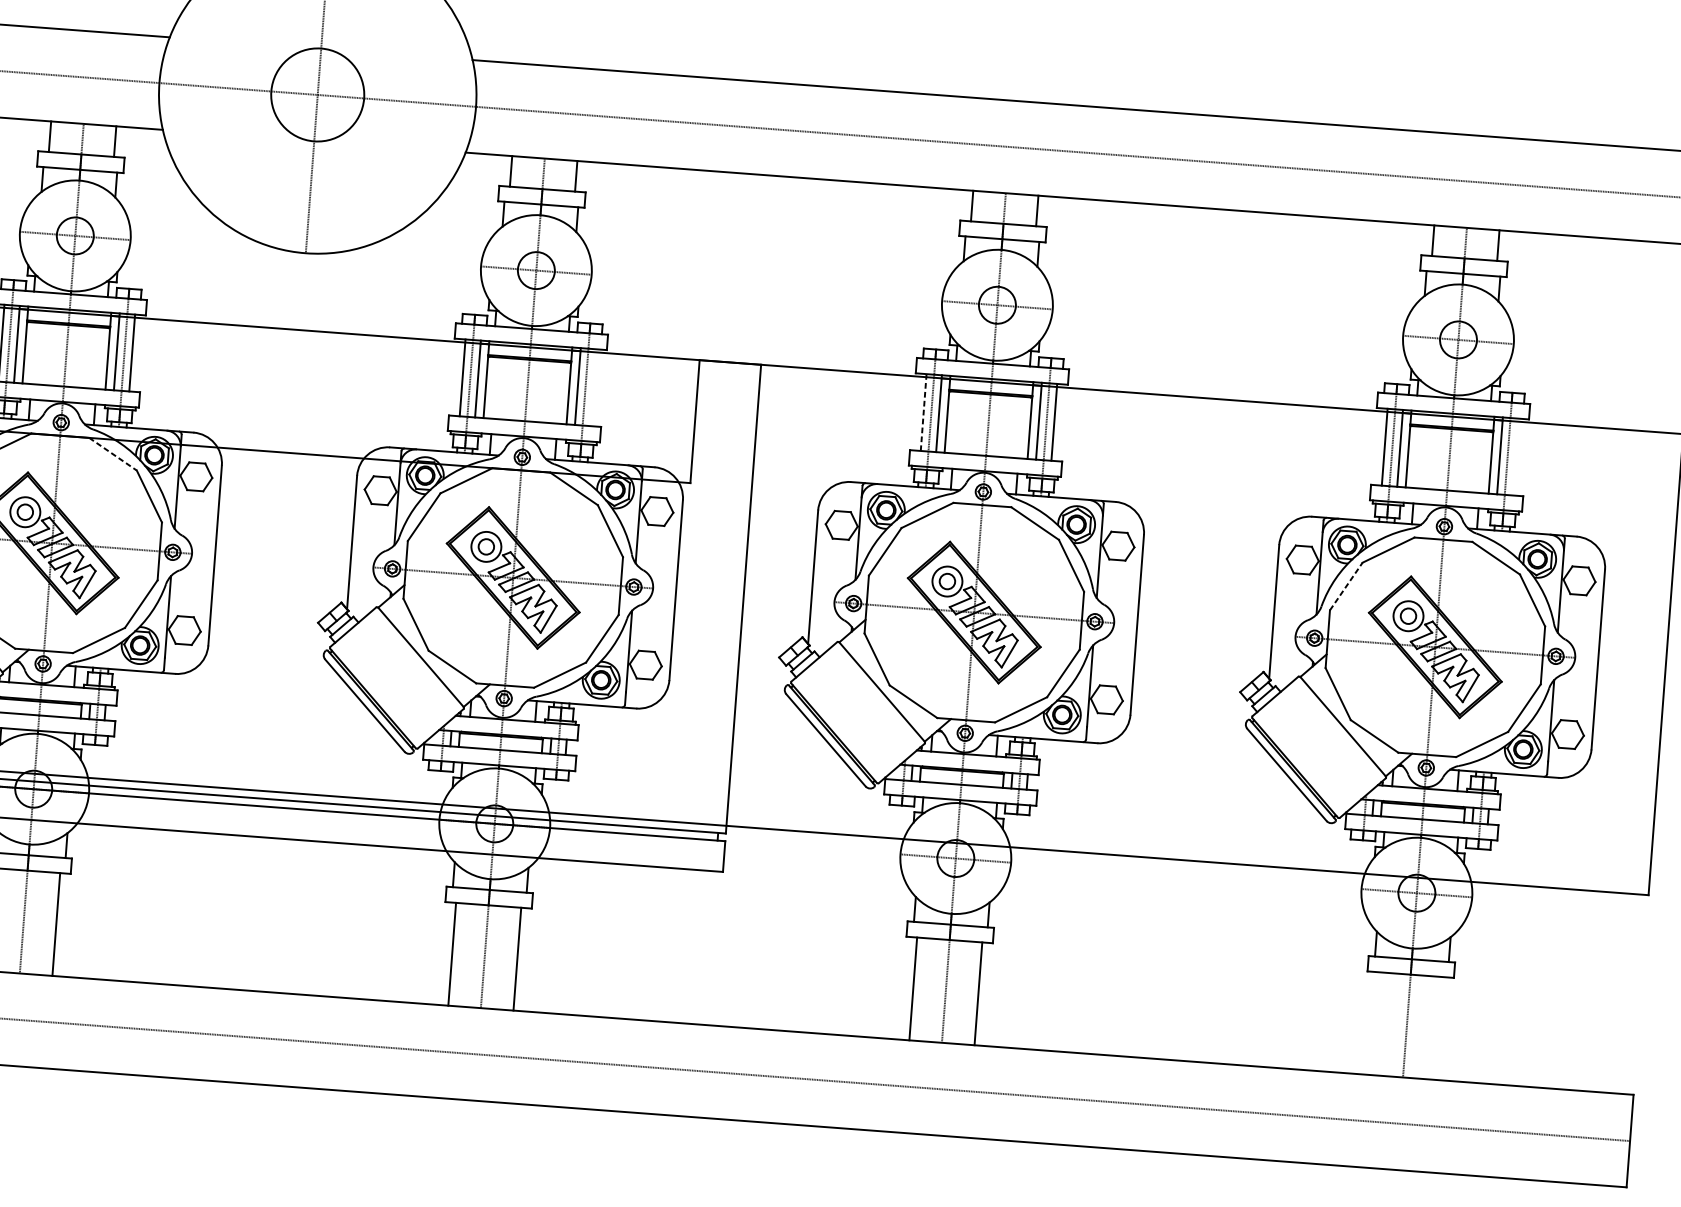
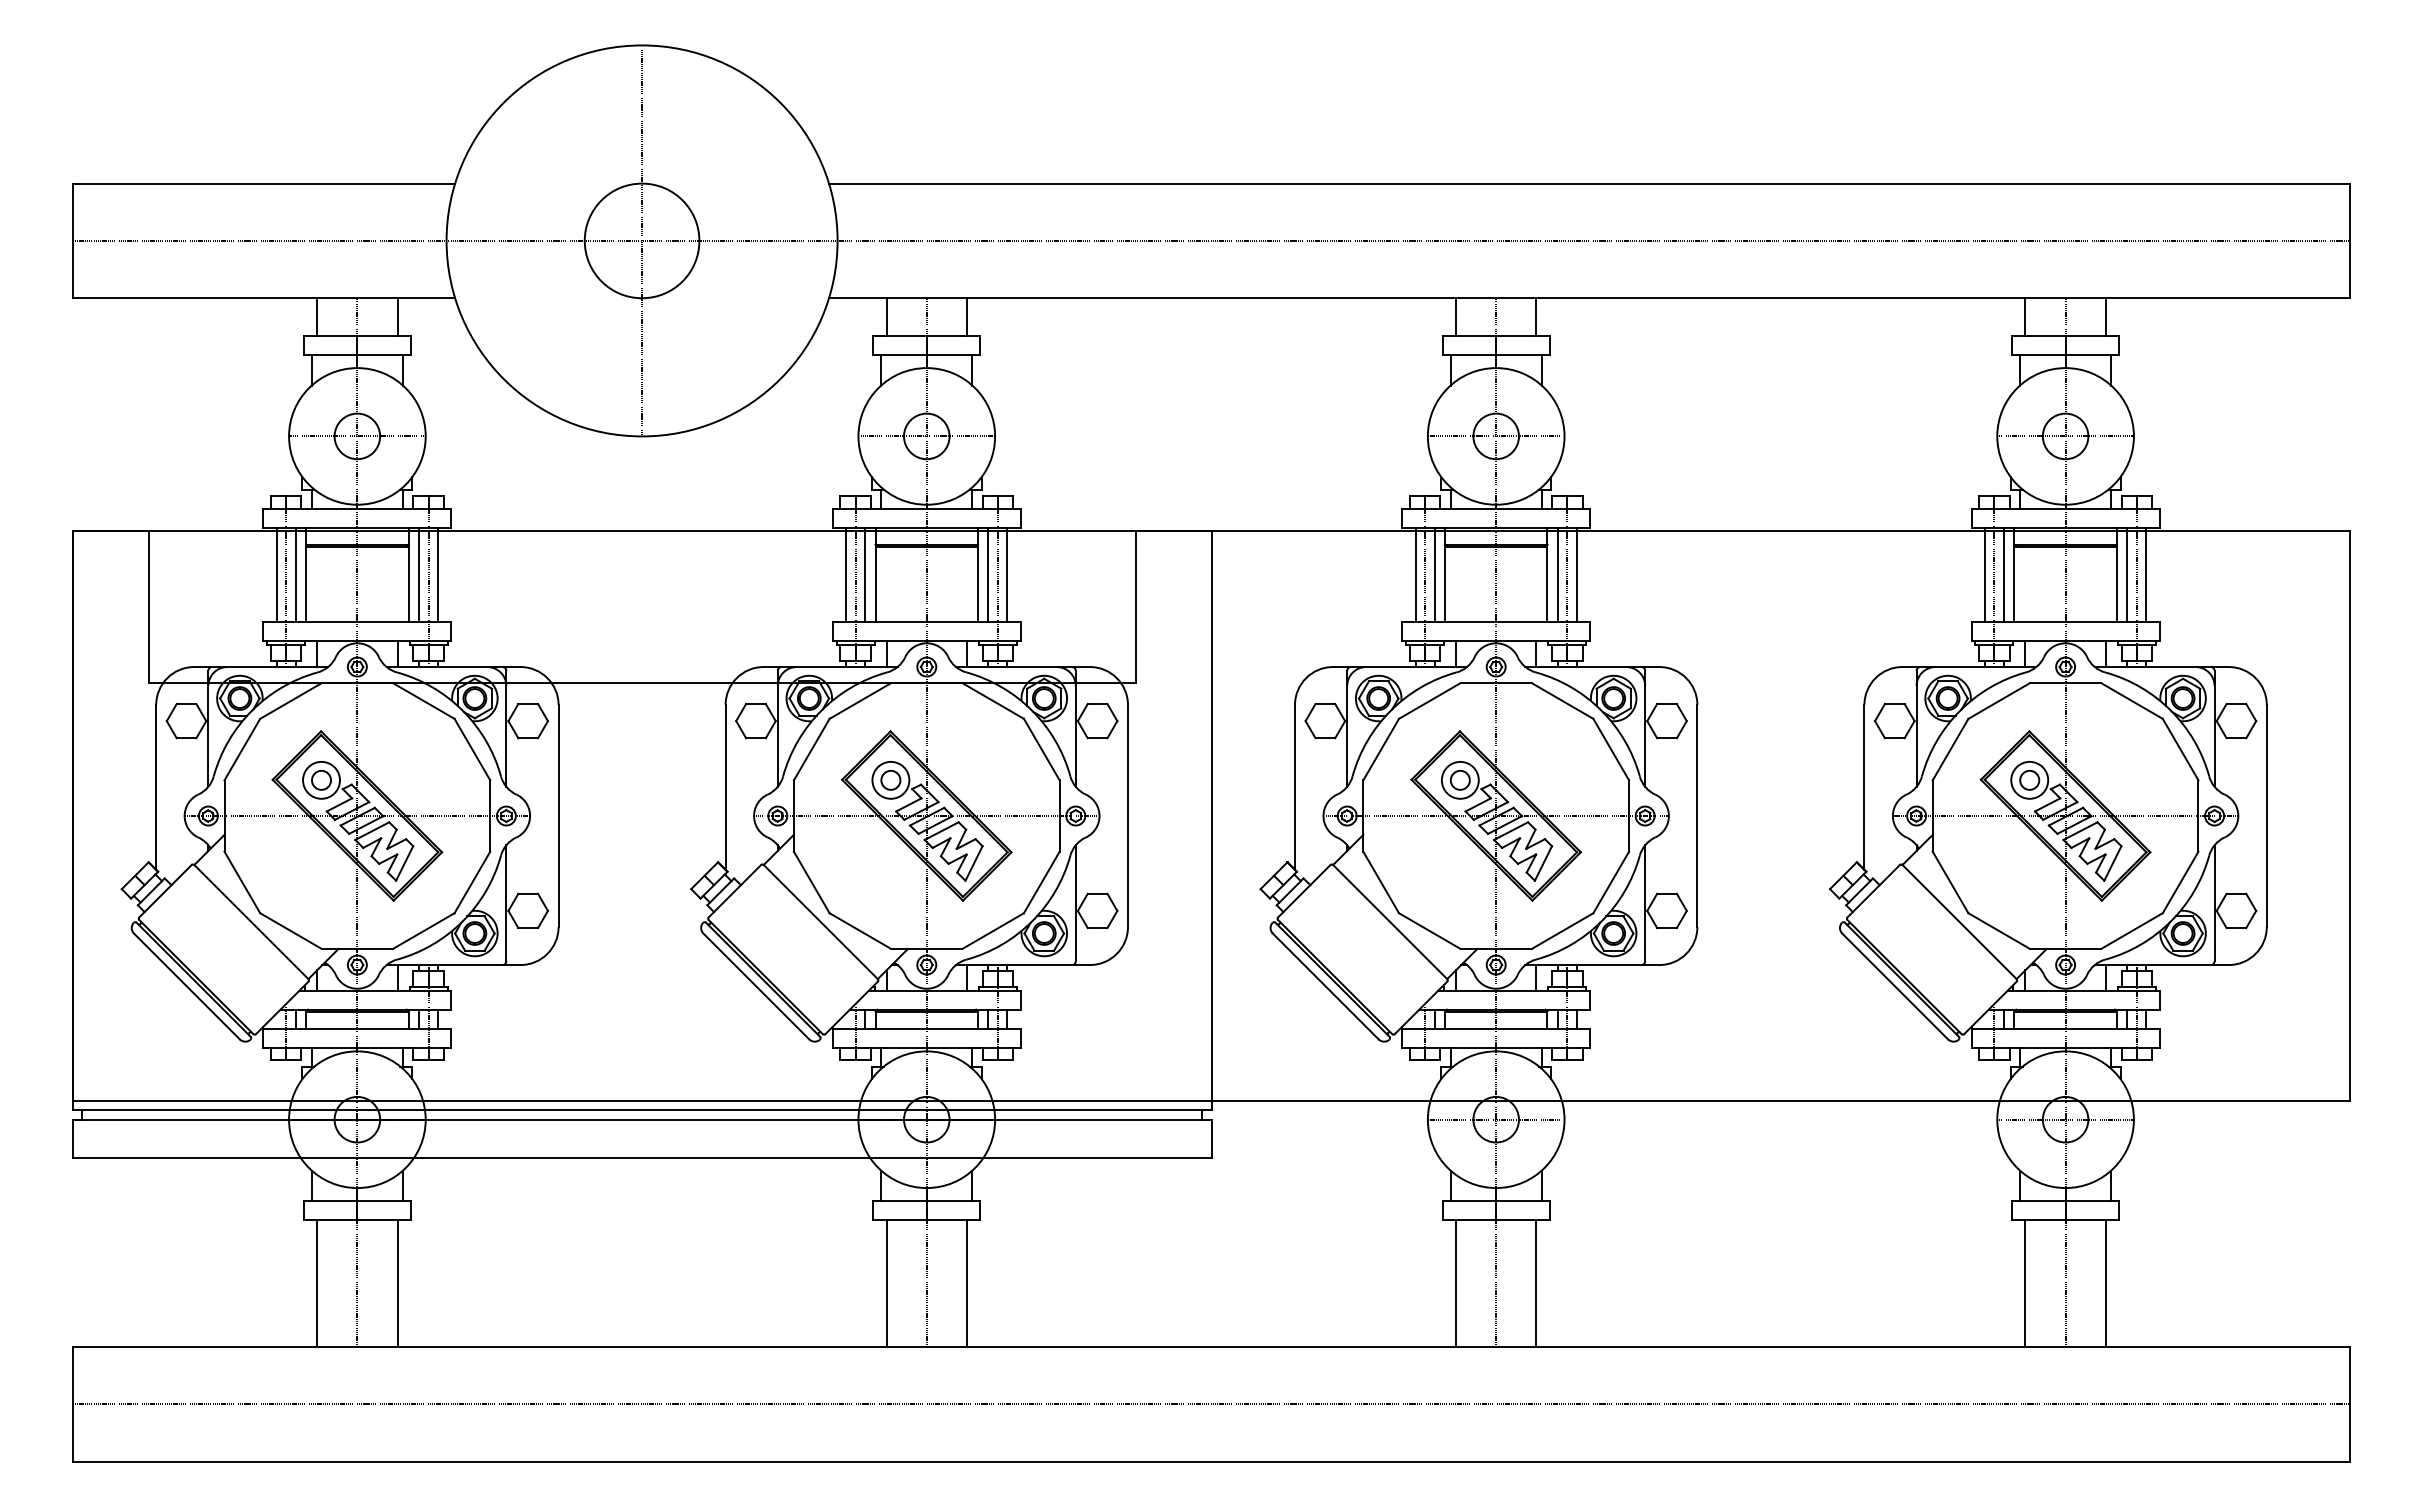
line: (593, 387) -> (1007, 574), added
line: (923, 412) -> (1415, 575), dashed -> solid
line: (112, 454) -> (423, 701), dashed -> solid
line: (1515, 456) -> (2146, 574), added
line: (1346, 586) -> (1950, 749), dashed -> solid
line: (1374, 1023) -> (2025, 1283), added
line: (1439, 1028) -> (2105, 1283), added

